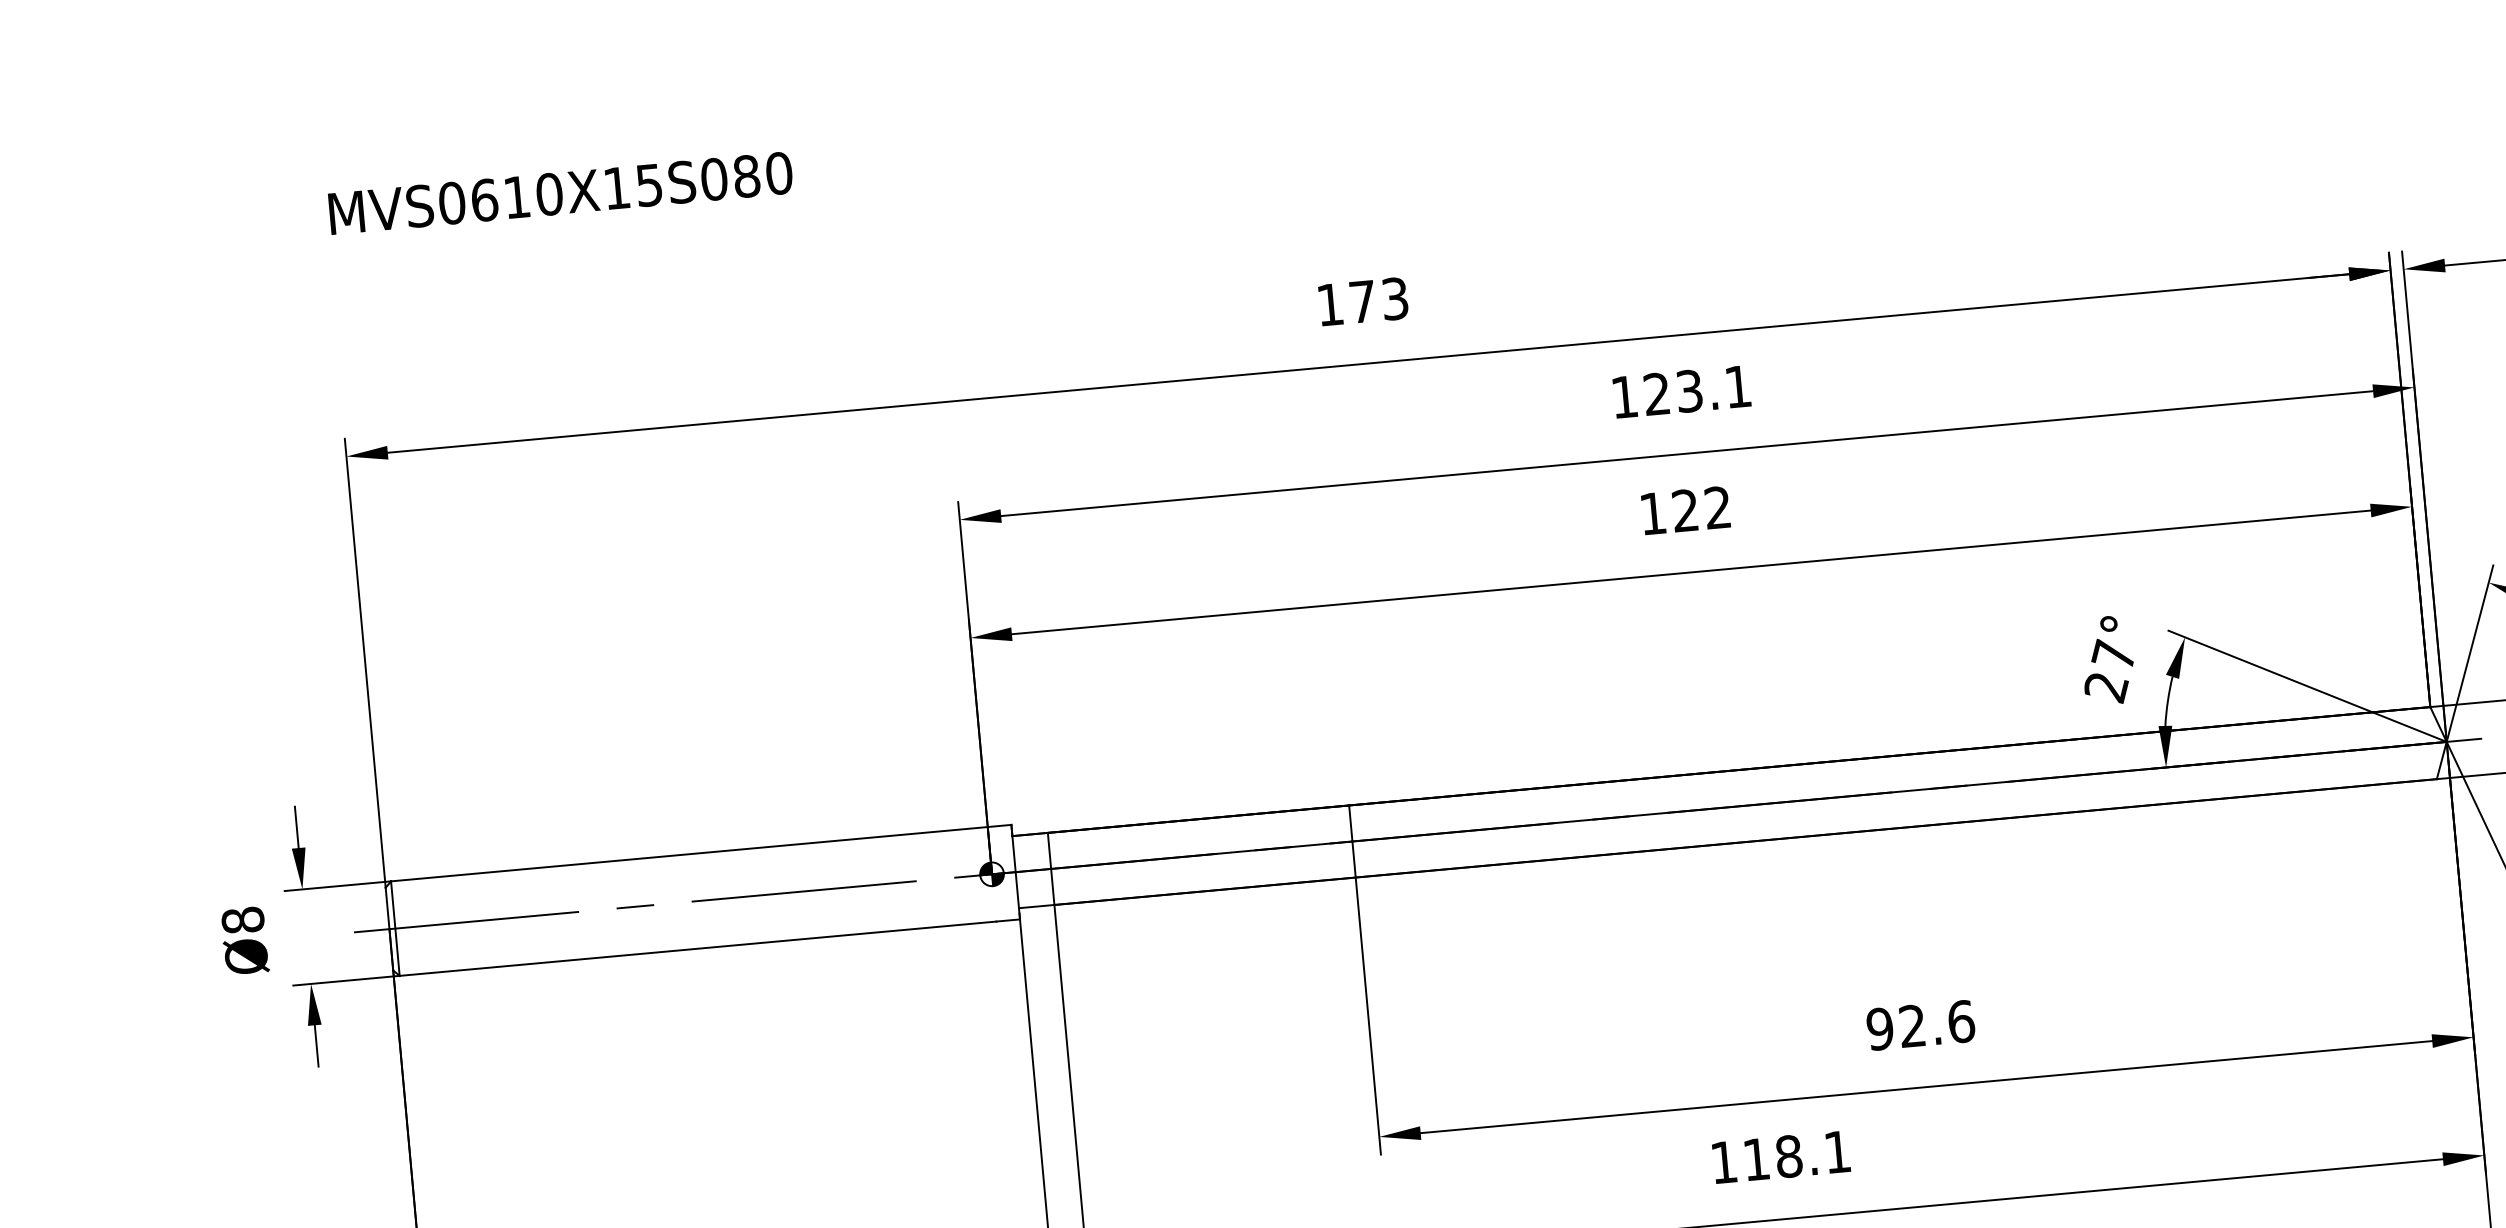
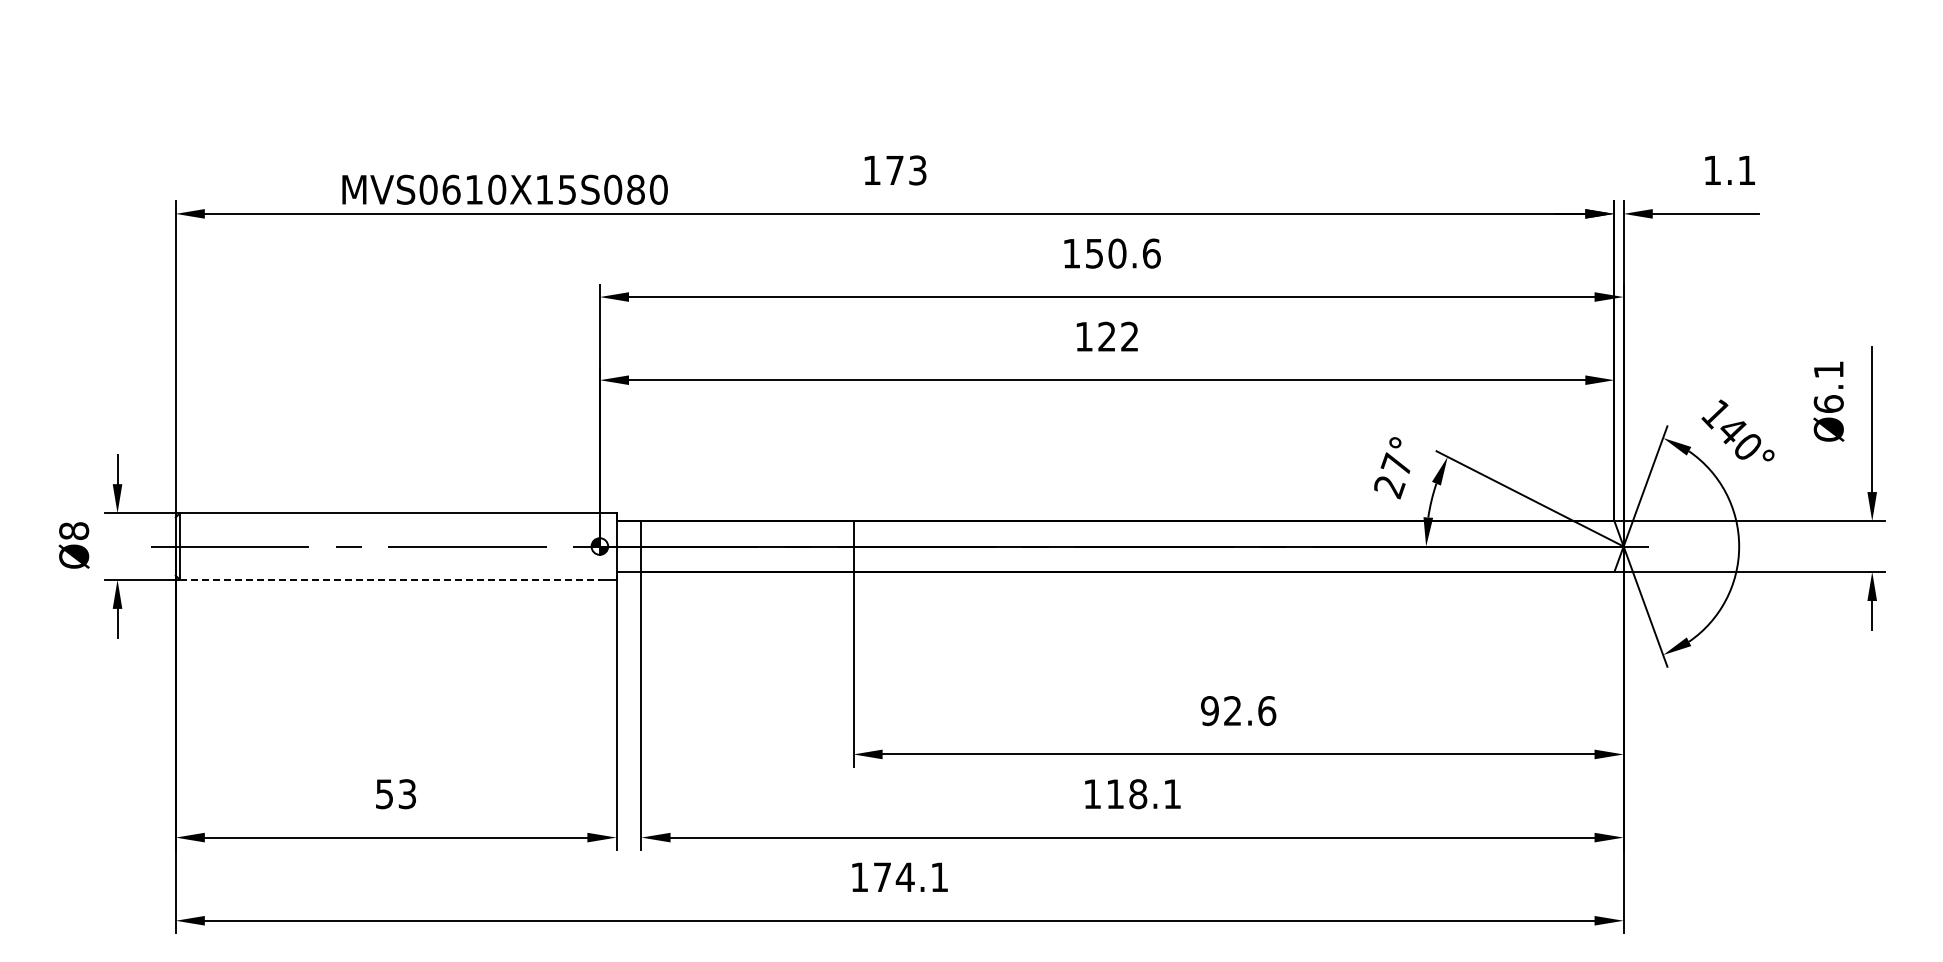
text: (559, 192) -> (504, 189), moved
text: (1696, 390) -> (1122, 253), 123.1 -> 150.6
line: (697, 948) -> (389, 579), solid -> dashed

